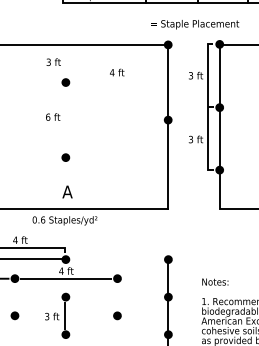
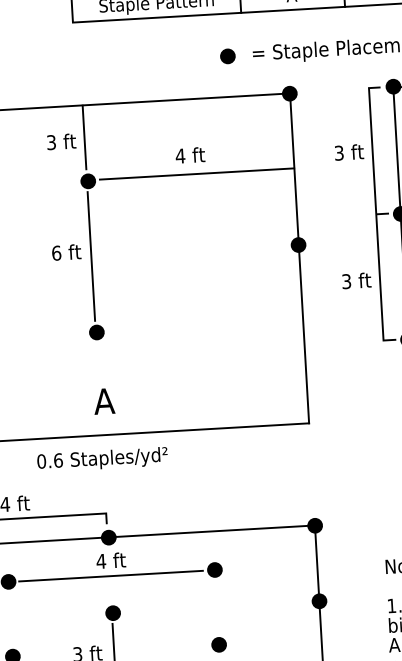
part: (138, 24) -> (227, 56), added
line: (65, 60) -> (84, 137), added
line: (119, 82) -> (196, 175), added
line: (65, 119) -> (91, 255), added
line: (117, 259) -> (212, 531), added

